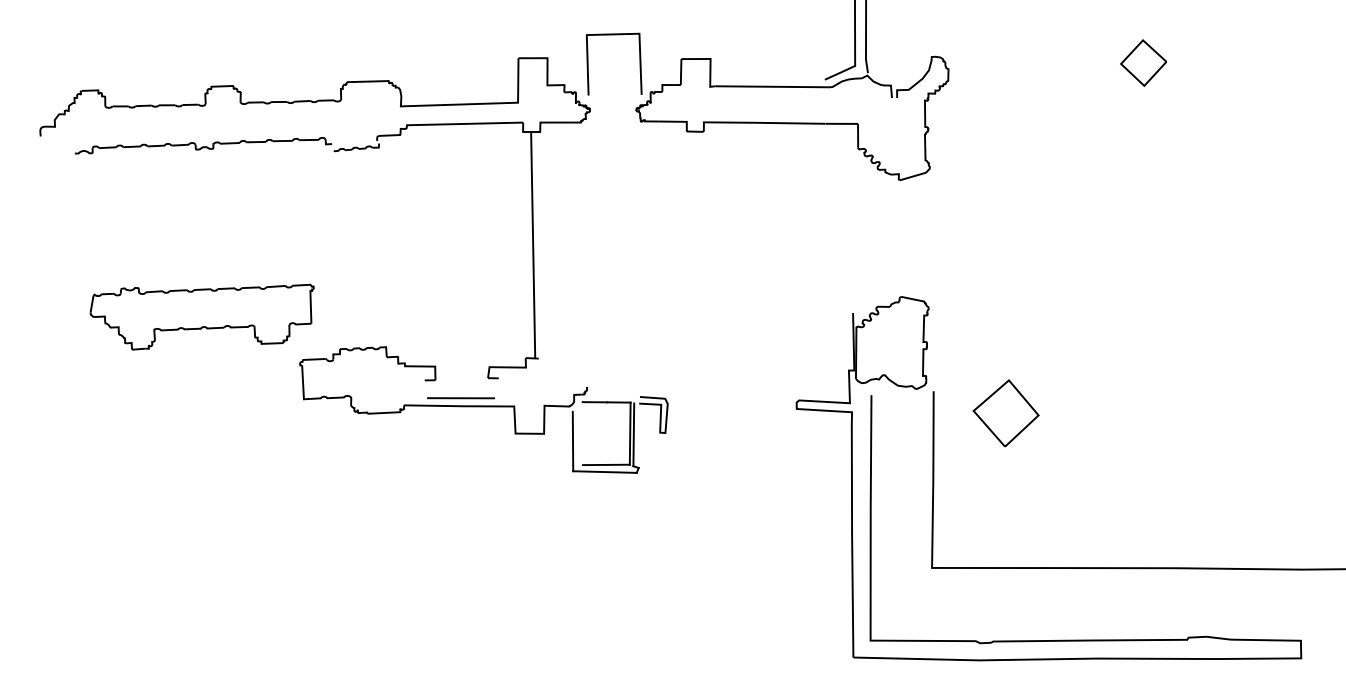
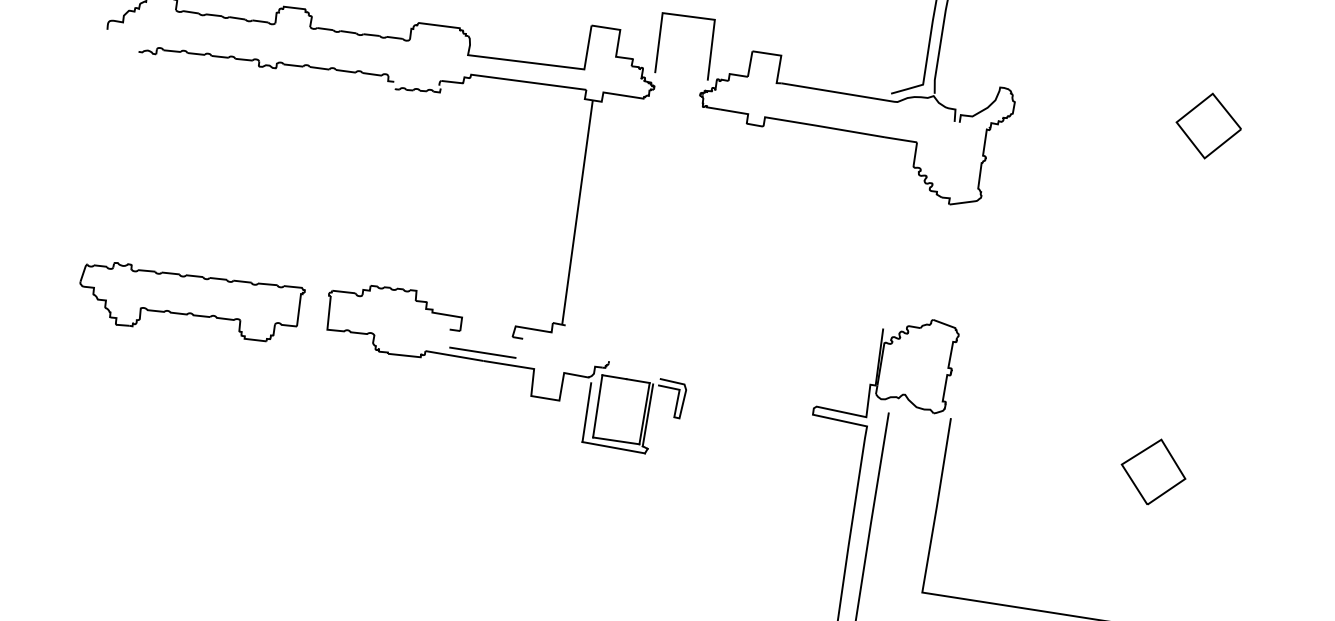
part: (1143, 62) -> (1208, 125), size x1.43
part: (201, 316) -> (189, 302), moved
part: (1005, 413) -> (1152, 471), moved
line: (582, 433) -> (597, 406), added

